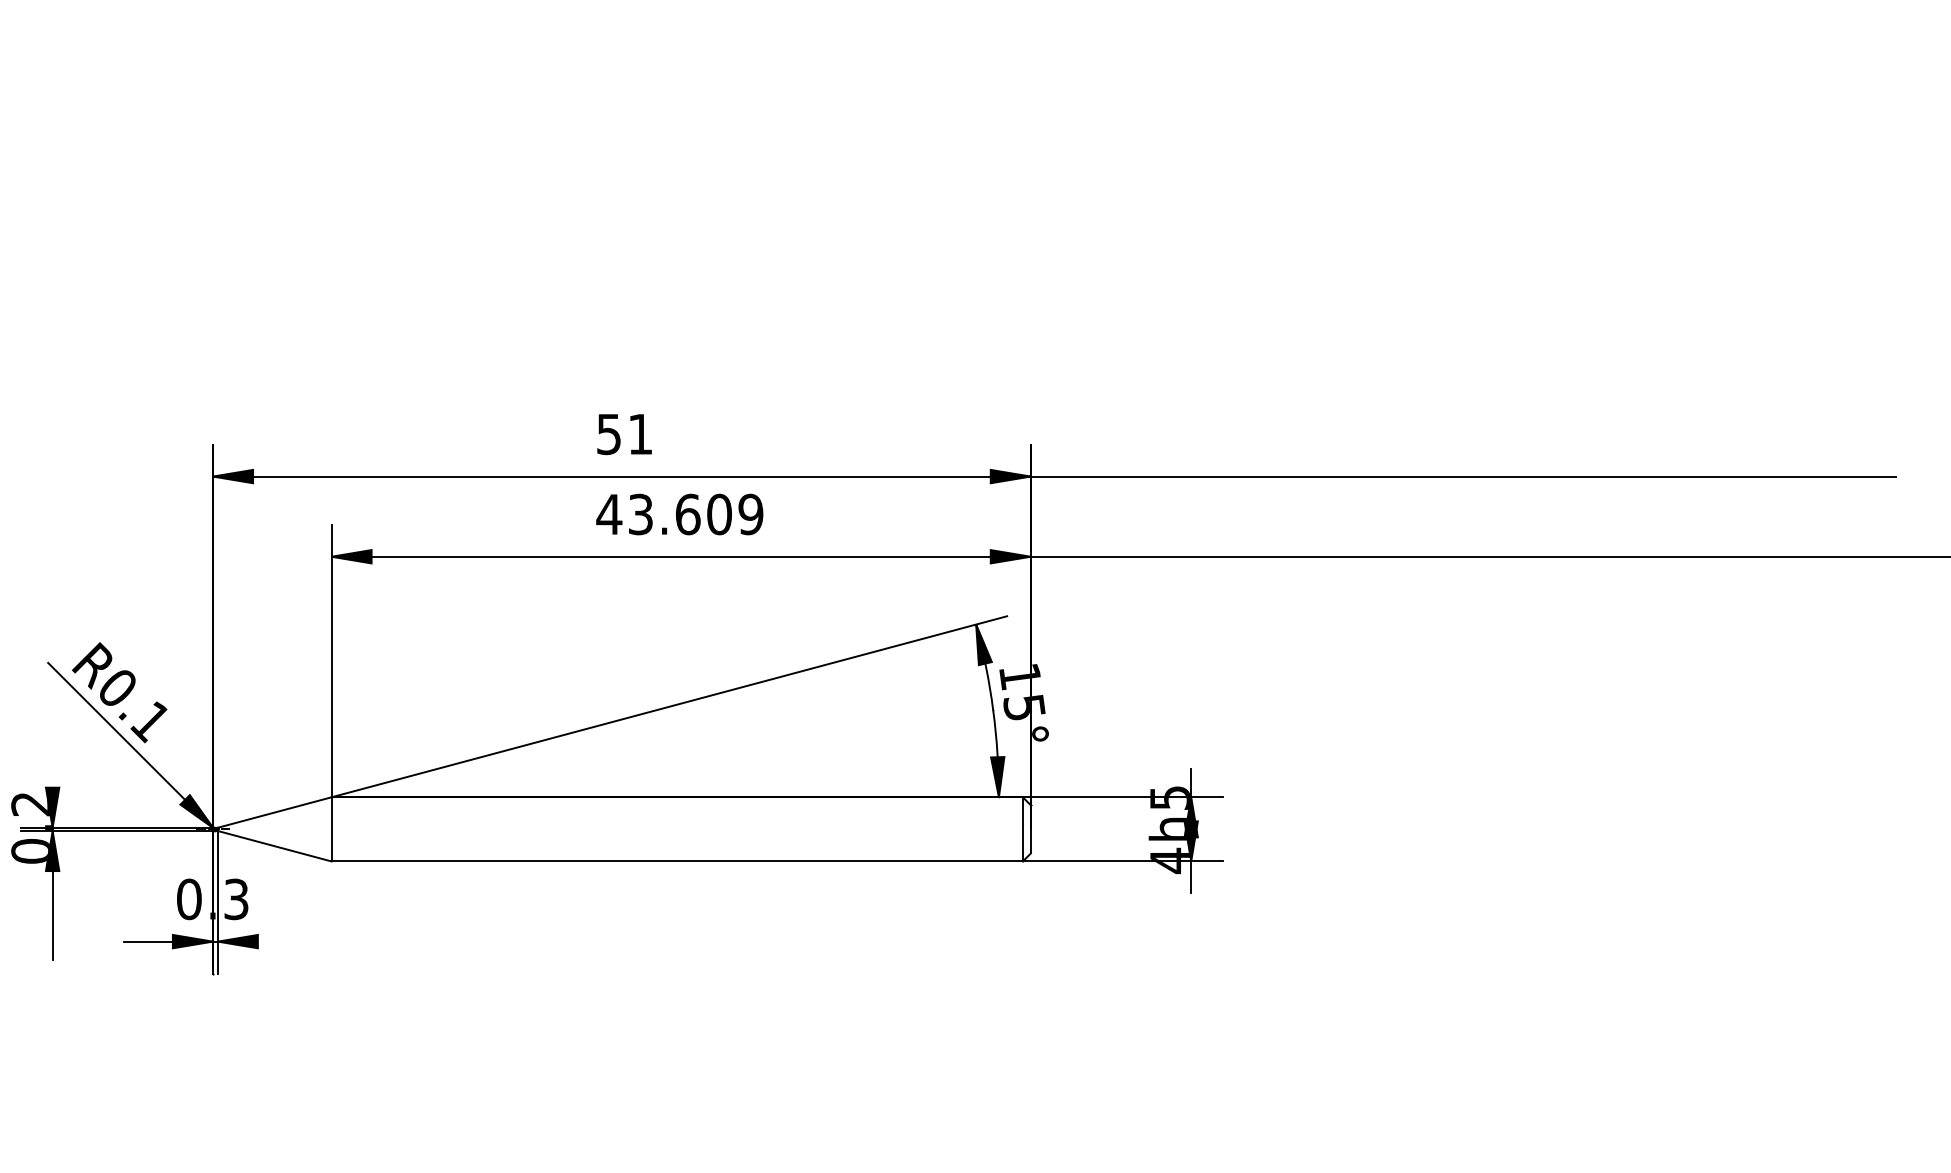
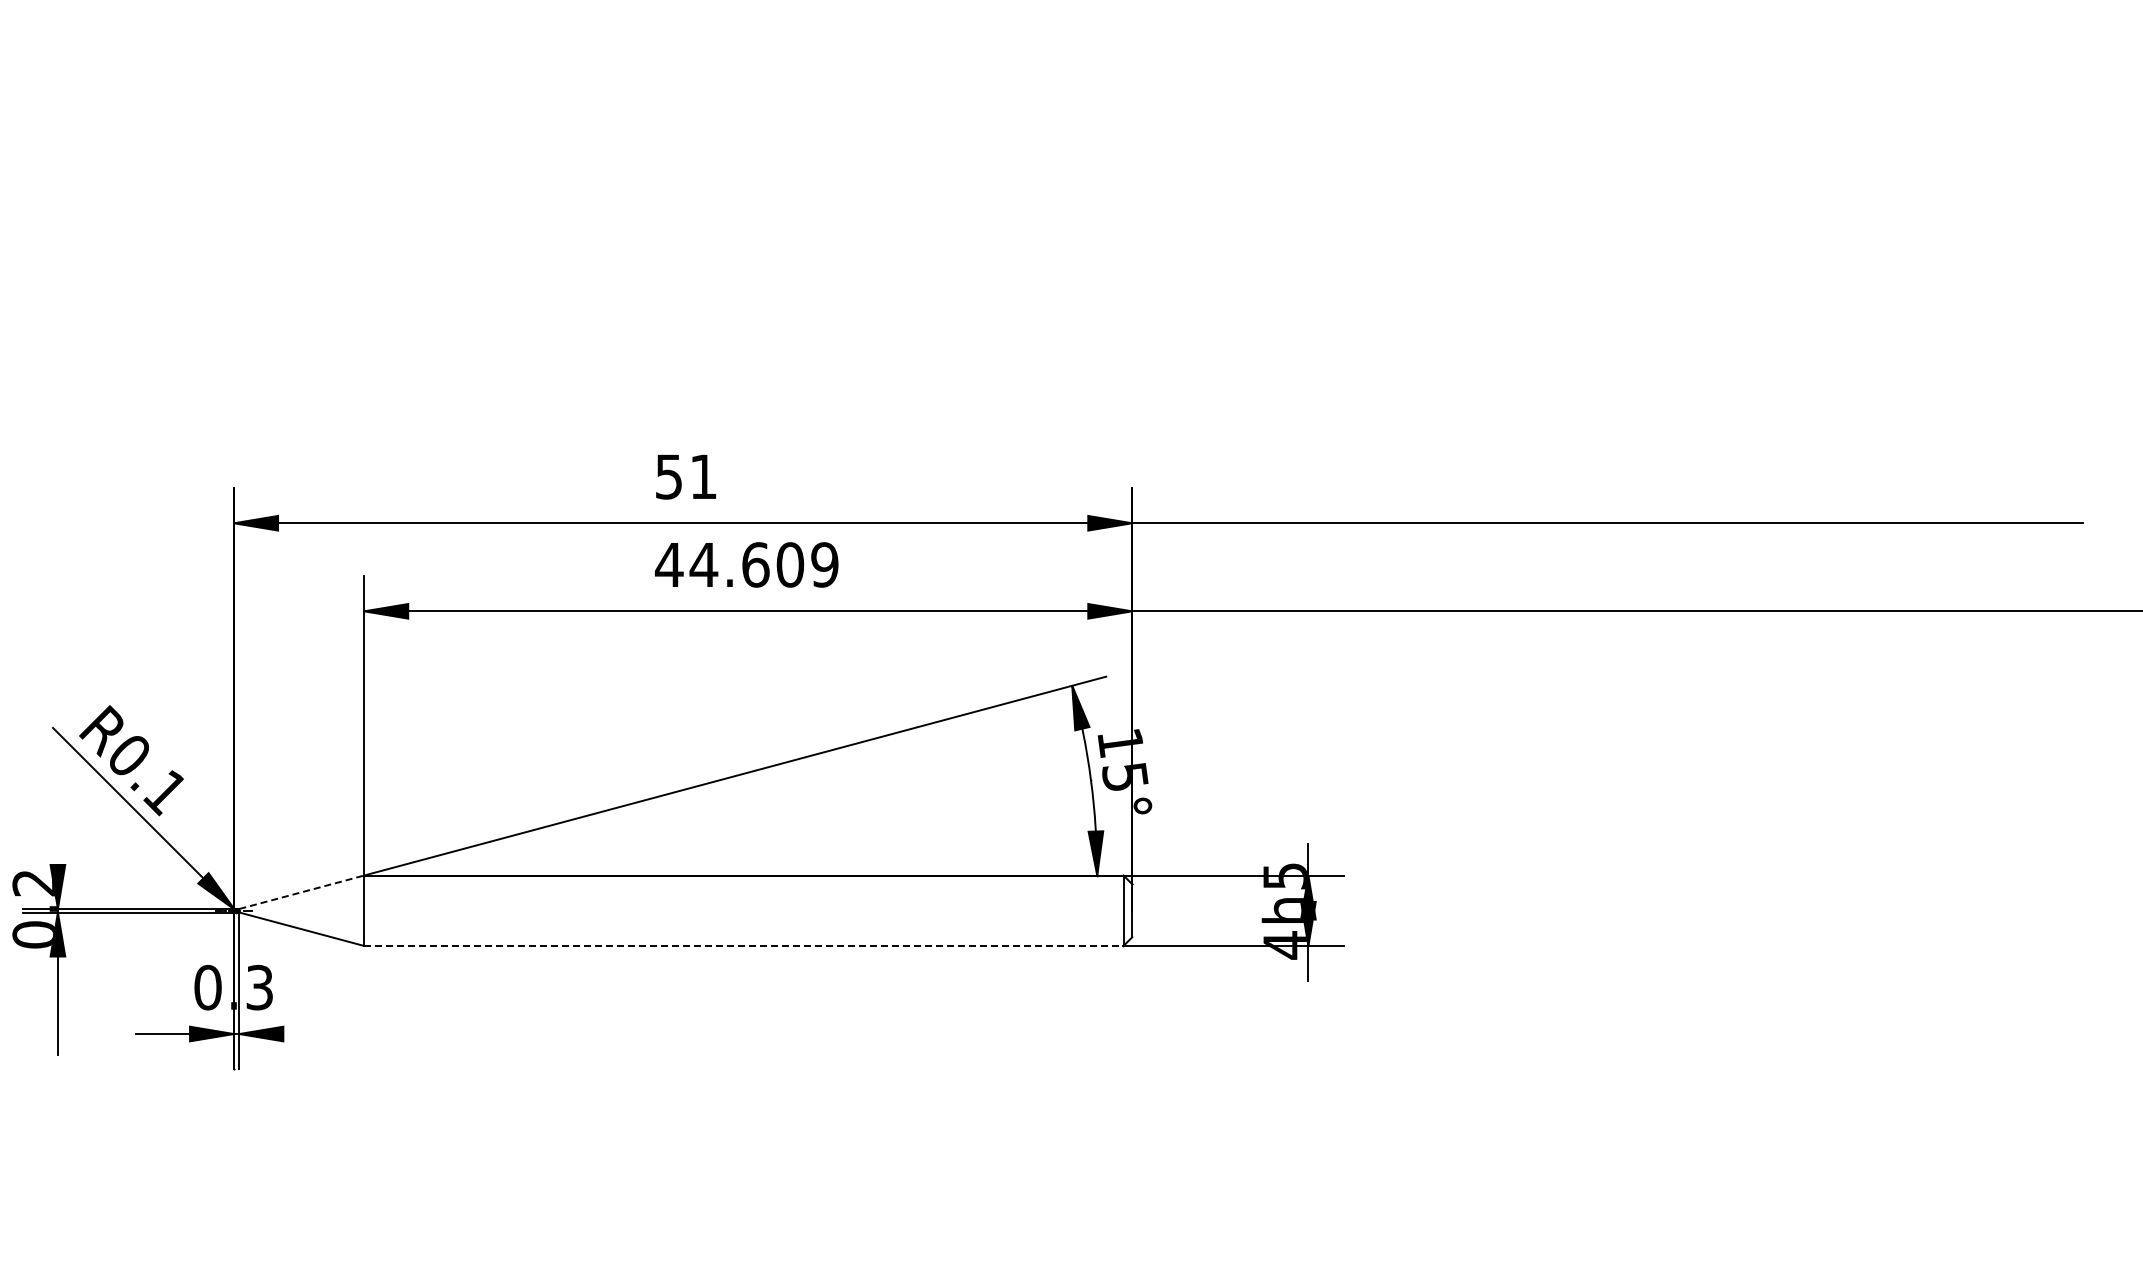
text: (640, 514) -> (703, 564), 43.609 -> 44.609
line: (274, 812) -> (301, 892), solid -> dashed
line: (676, 861) -> (743, 945), solid -> dashed

